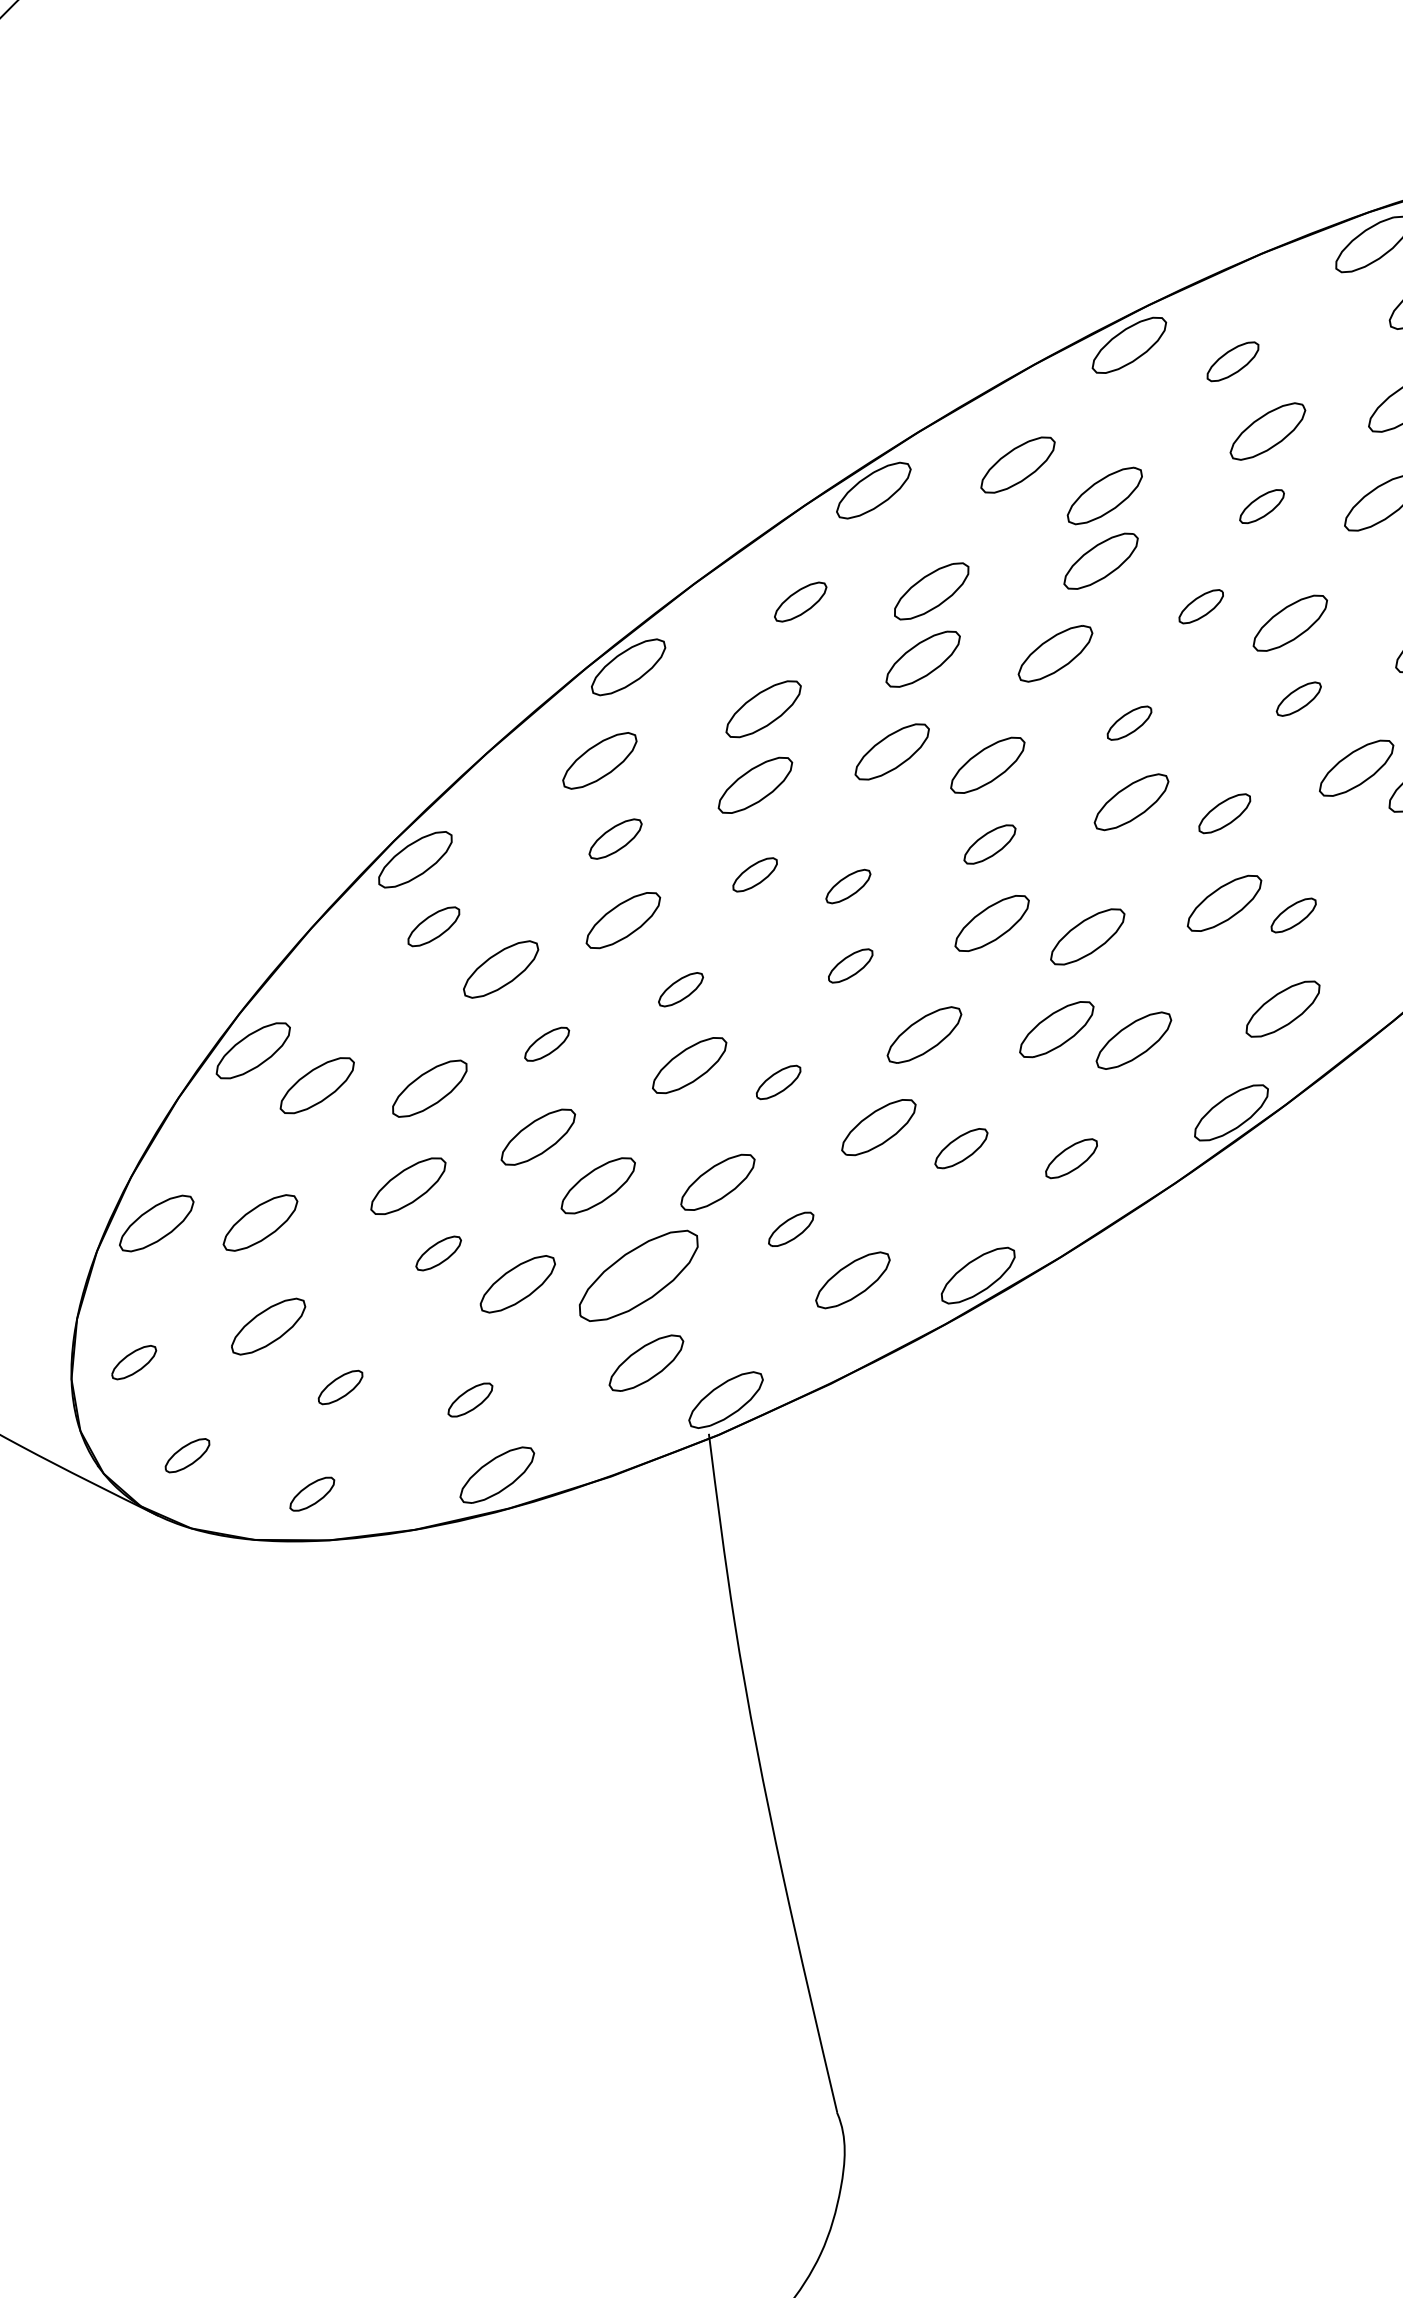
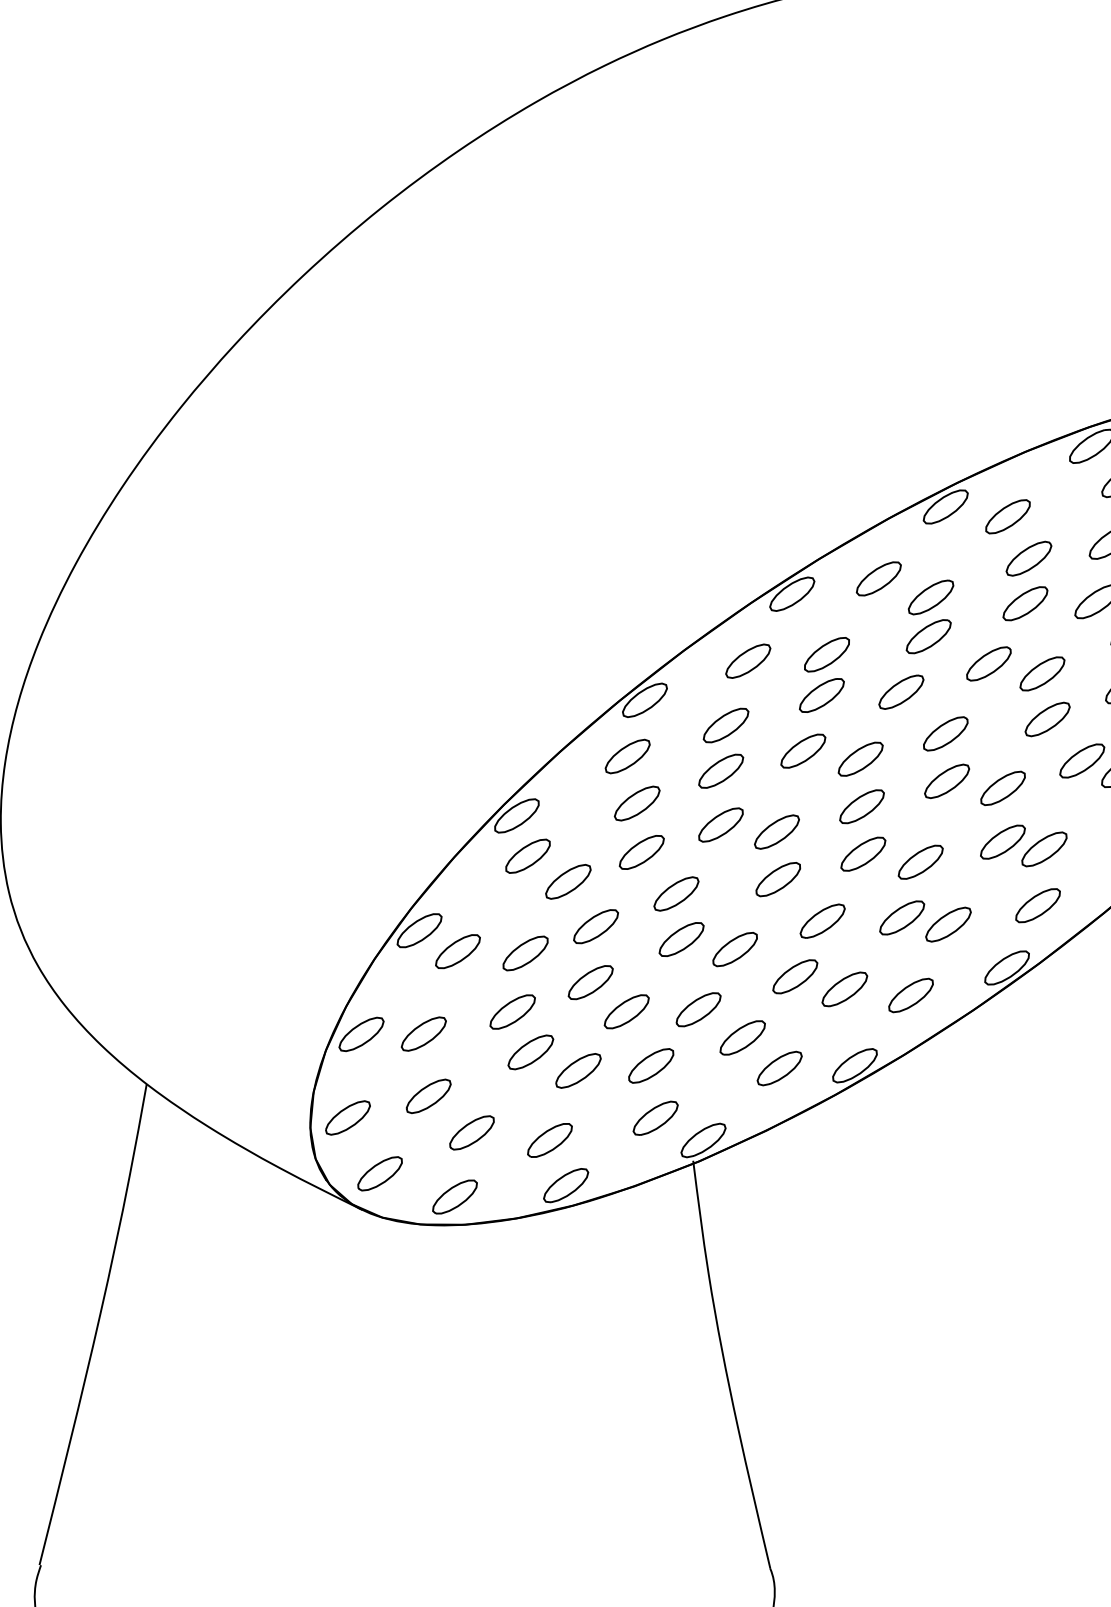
part: (1232, 361) -> (1007, 516), size x1.43
part: (1262, 506) -> (1025, 603), size x1.67
part: (800, 600) -> (748, 660), size x1.43
part: (1200, 605) -> (988, 663), size x1.67
part: (1298, 699) -> (1047, 719), size x1.67
part: (1128, 722) -> (945, 733), size x1.67
part: (1223, 812) -> (1002, 787), size x1.43
part: (614, 839) -> (636, 803), size x1.43
part: (989, 844) -> (861, 806), size x1.43
part: (754, 873) -> (720, 824), size x1.67
part: (847, 885) -> (776, 831), size x1.67
part: (1293, 915) -> (1044, 849), size x1.67
part: (433, 925) -> (527, 855), size x1.43
part: (850, 965) -> (778, 879), size x1.67
part: (681, 988) -> (676, 893), size x1.67
part: (546, 1043) -> (595, 926), size x1.67
part: (777, 1082) -> (734, 949), size x1.67
part: (960, 1148) -> (844, 989), size x1.43
part: (1070, 1158) -> (910, 995), size x1.43
part: (790, 1228) -> (742, 1037), size x1.67
part: (437, 1253) -> (530, 1052), size x1.67
part: (639, 1275) -> (651, 1065), size x0.62
part: (133, 1361) -> (347, 1117), size x1.67
part: (339, 1386) -> (471, 1132), size x1.67
part: (469, 1400) -> (549, 1140), size x1.67
part: (186, 1455) -> (379, 1173), size x1.67
part: (311, 1493) -> (454, 1196), size x1.67

